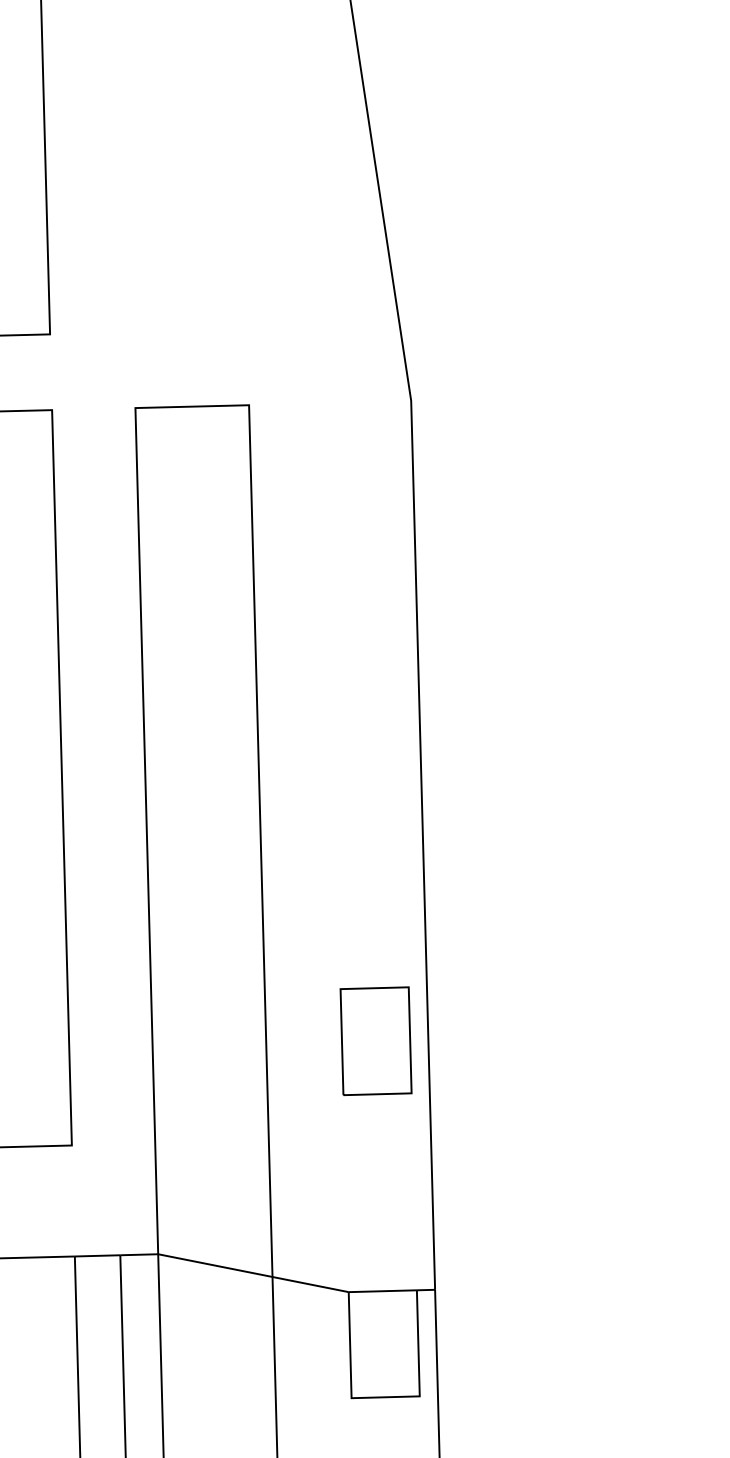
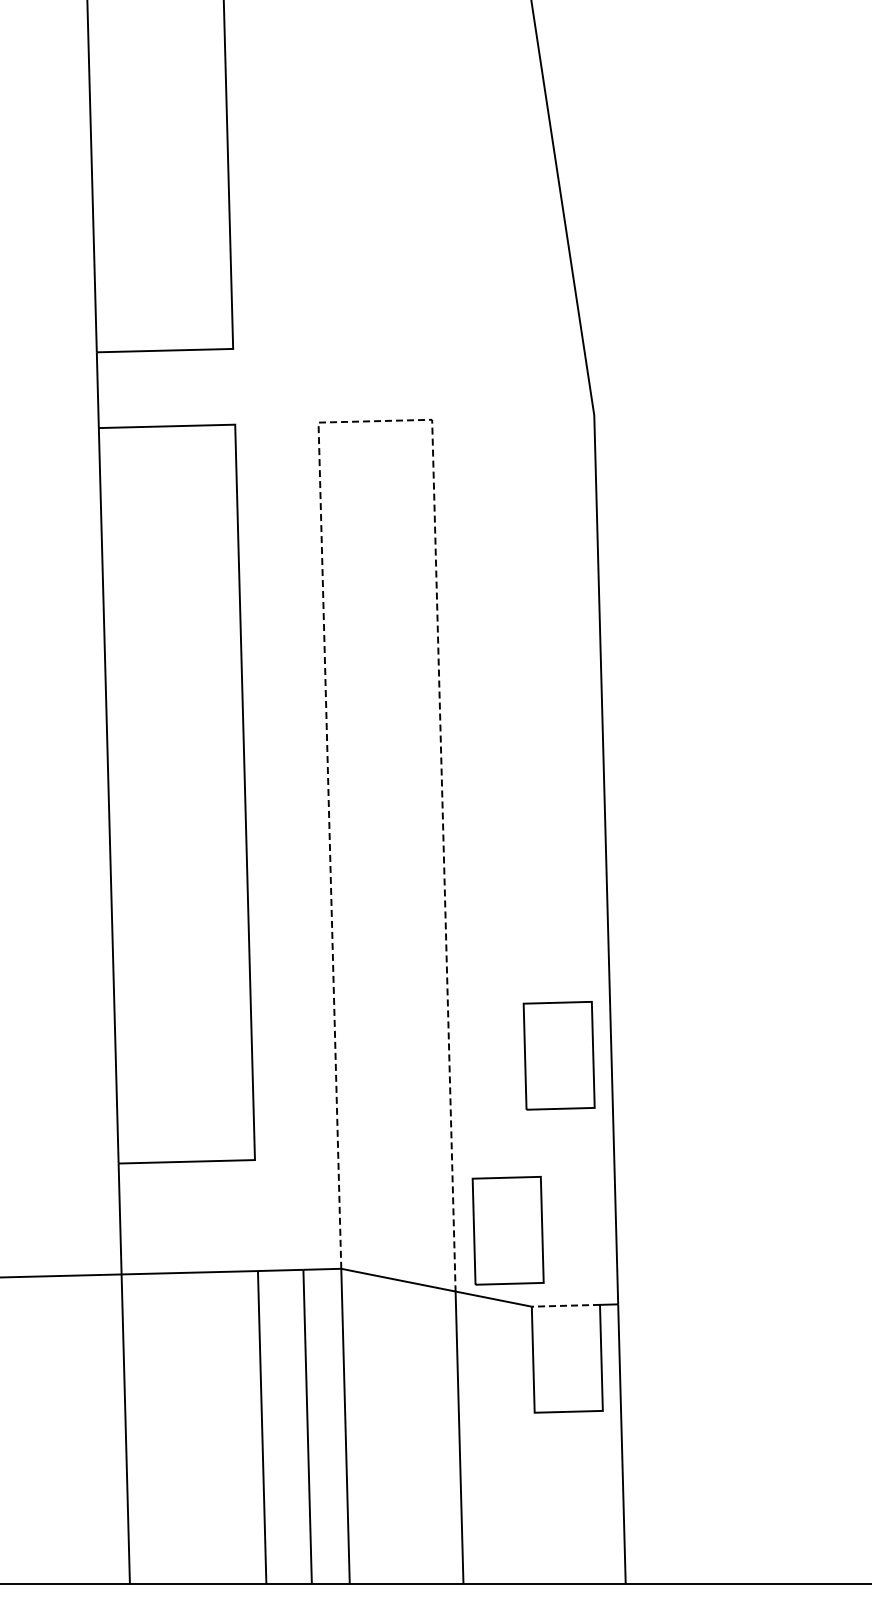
line: (205, 405) -> (388, 420), solid -> dashed
part: (324, 1215) -> (507, 1230), added
line: (382, 1290) -> (565, 1305), solid -> dashed

